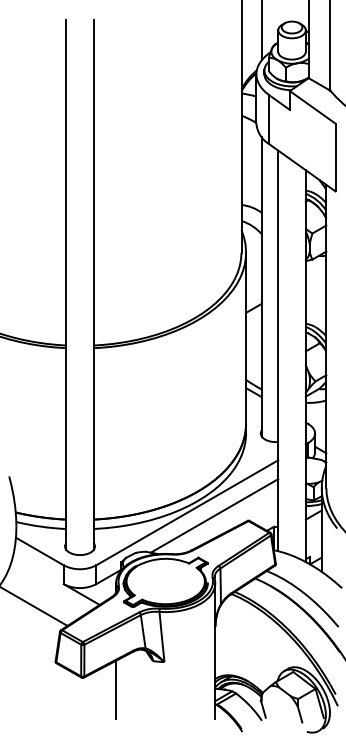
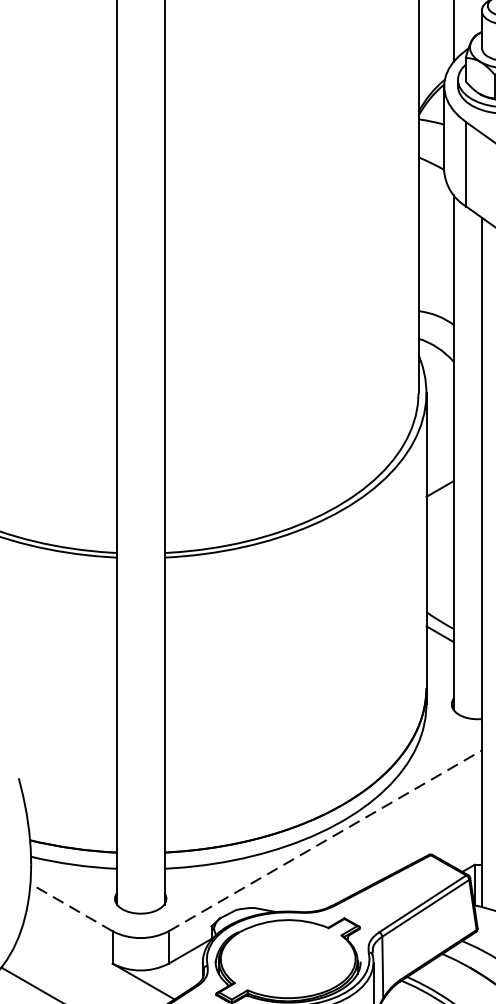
line: (187, 512) -> (325, 840), solid -> dashed
line: (214, 515) -> (372, 845), removed
line: (39, 551) -> (70, 907), solid -> dashed

